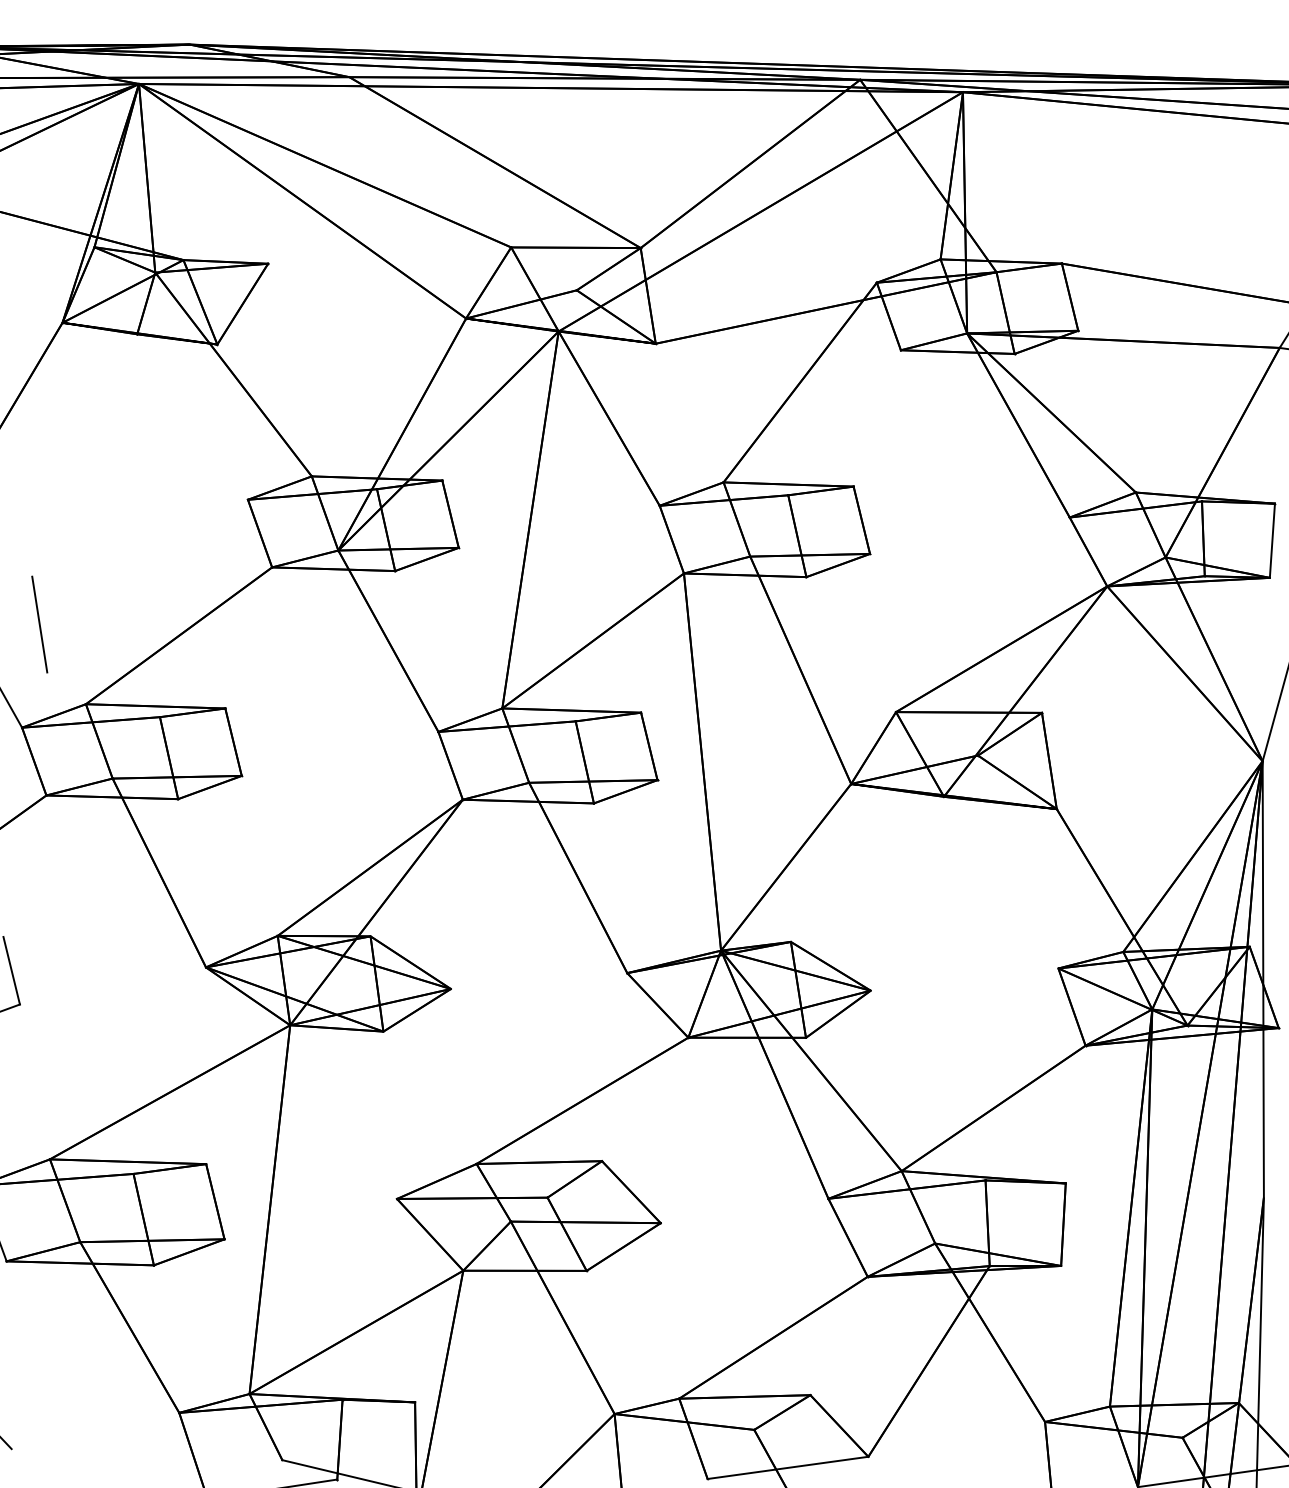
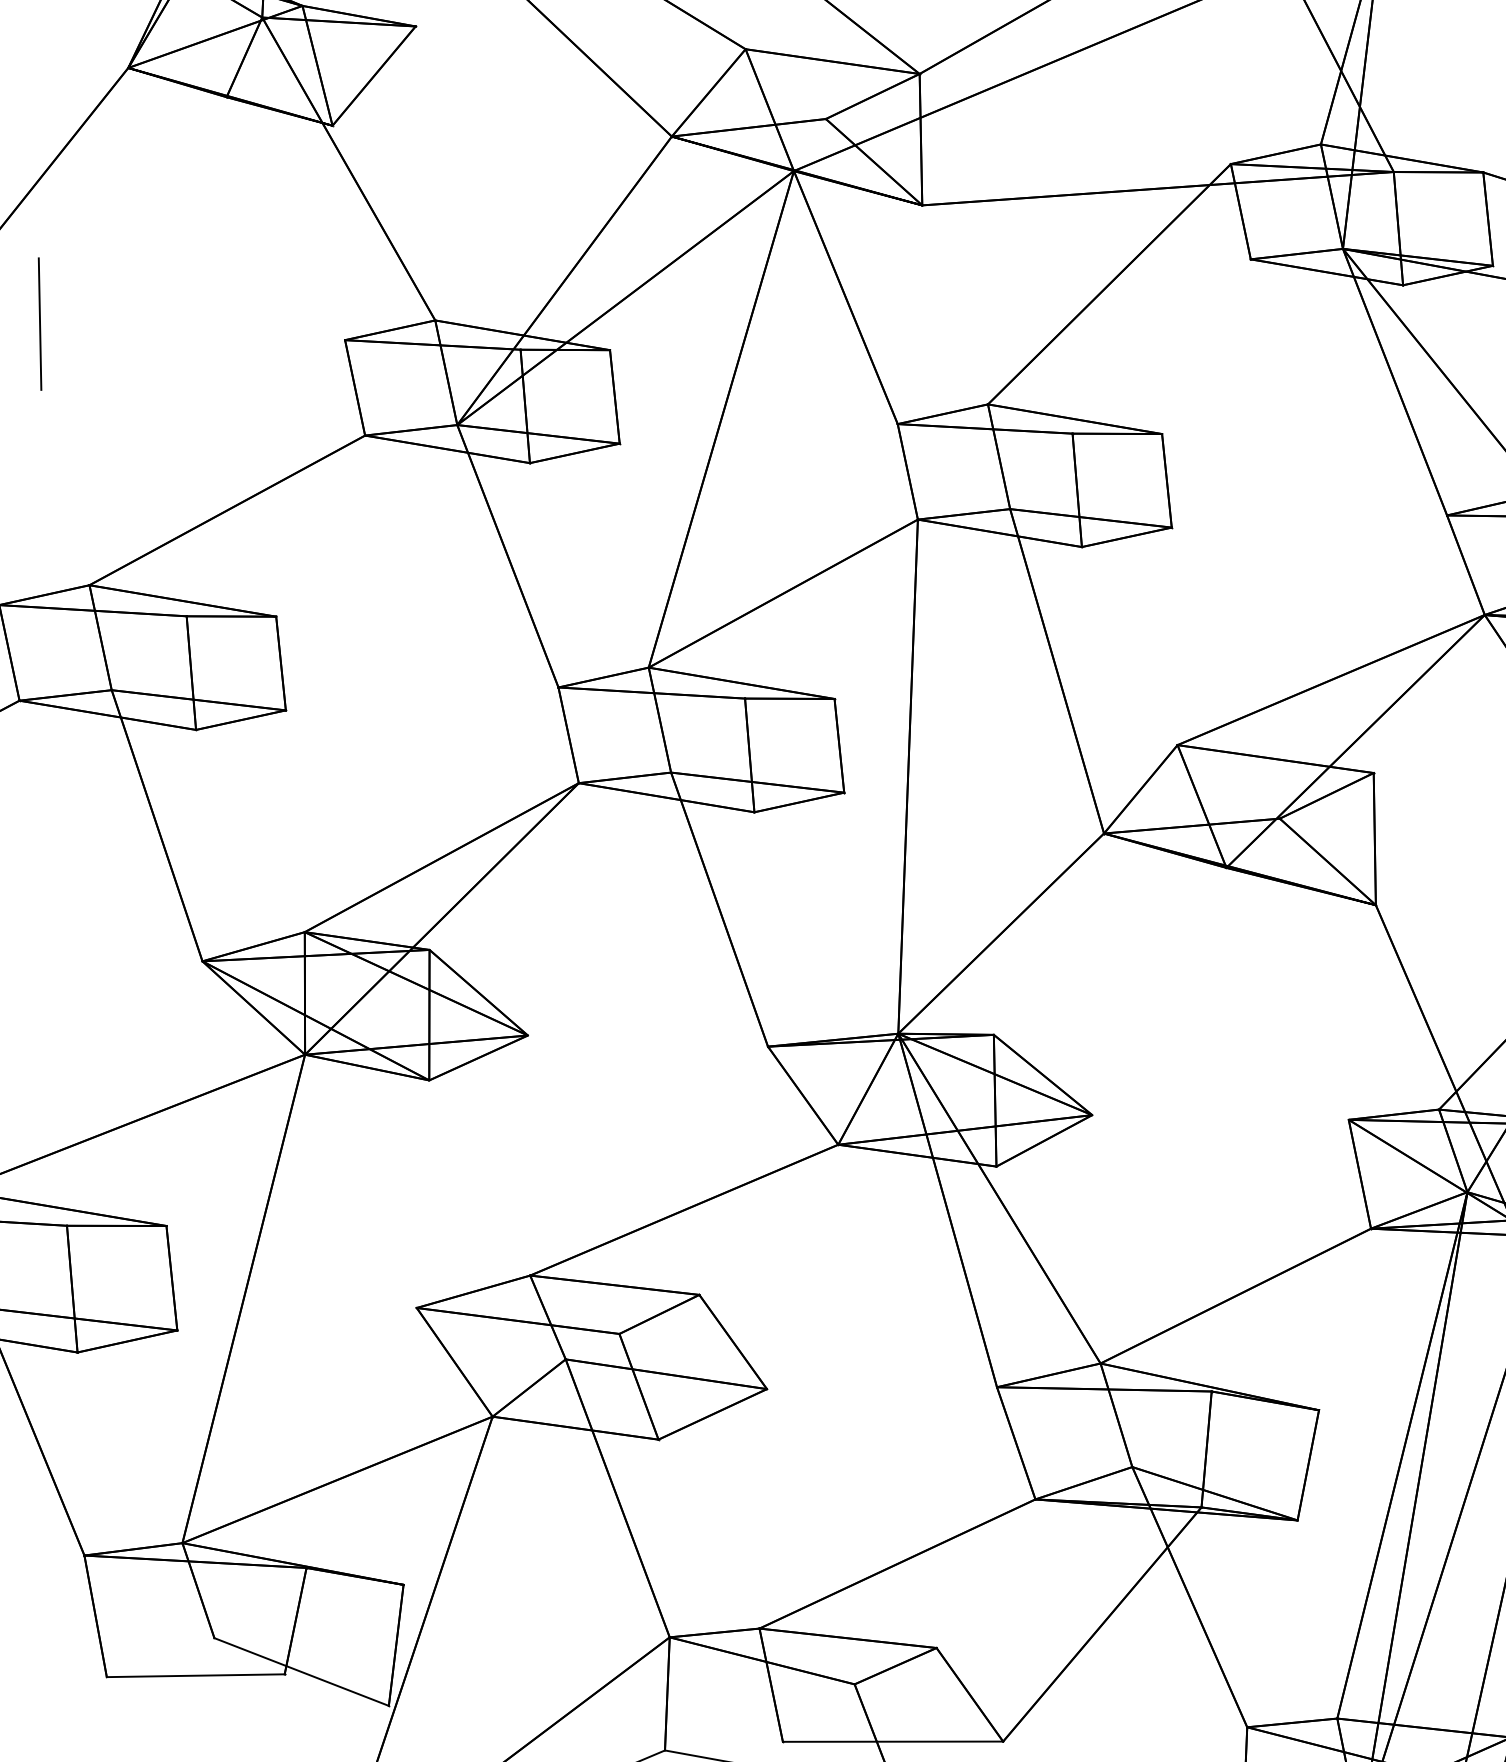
line: (39, 624) -> (39, 323), moved

